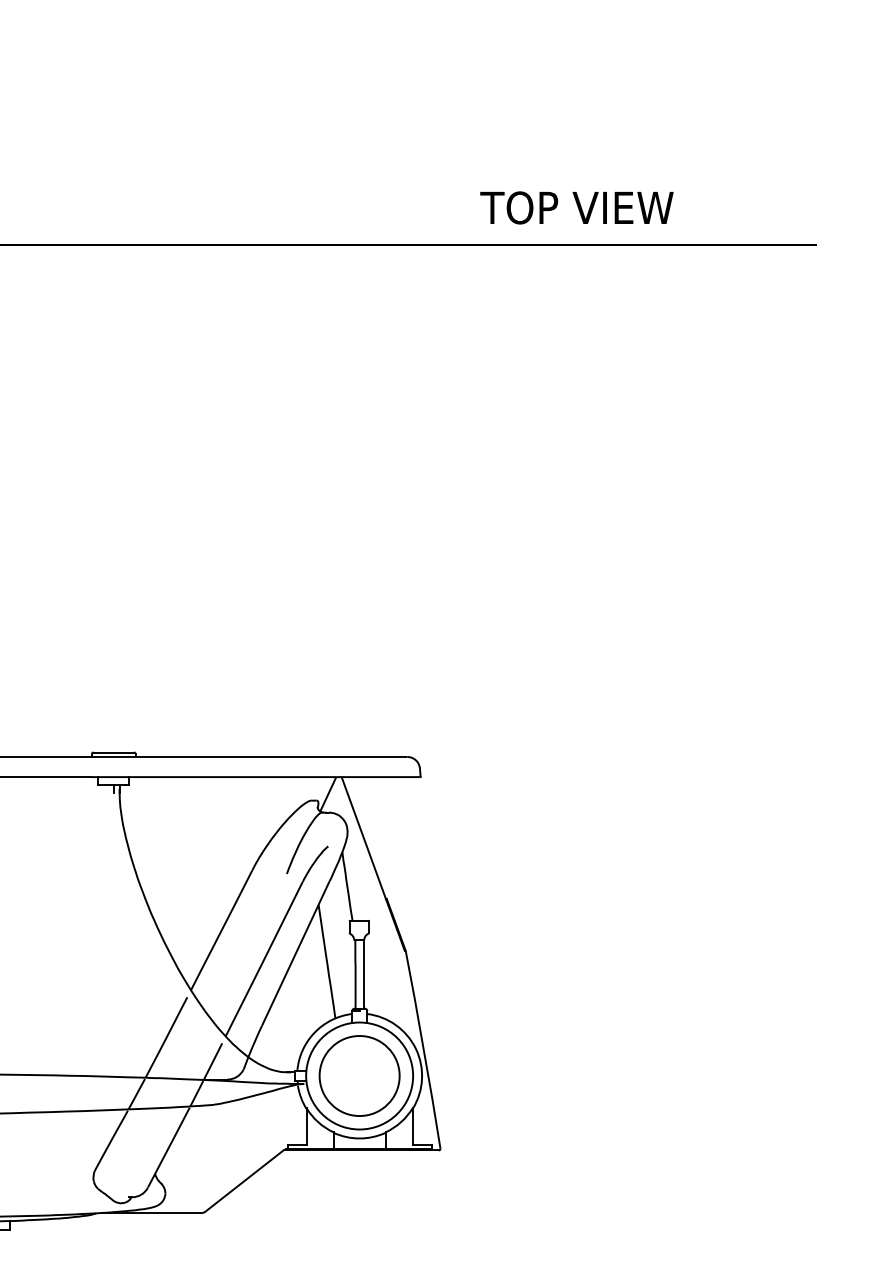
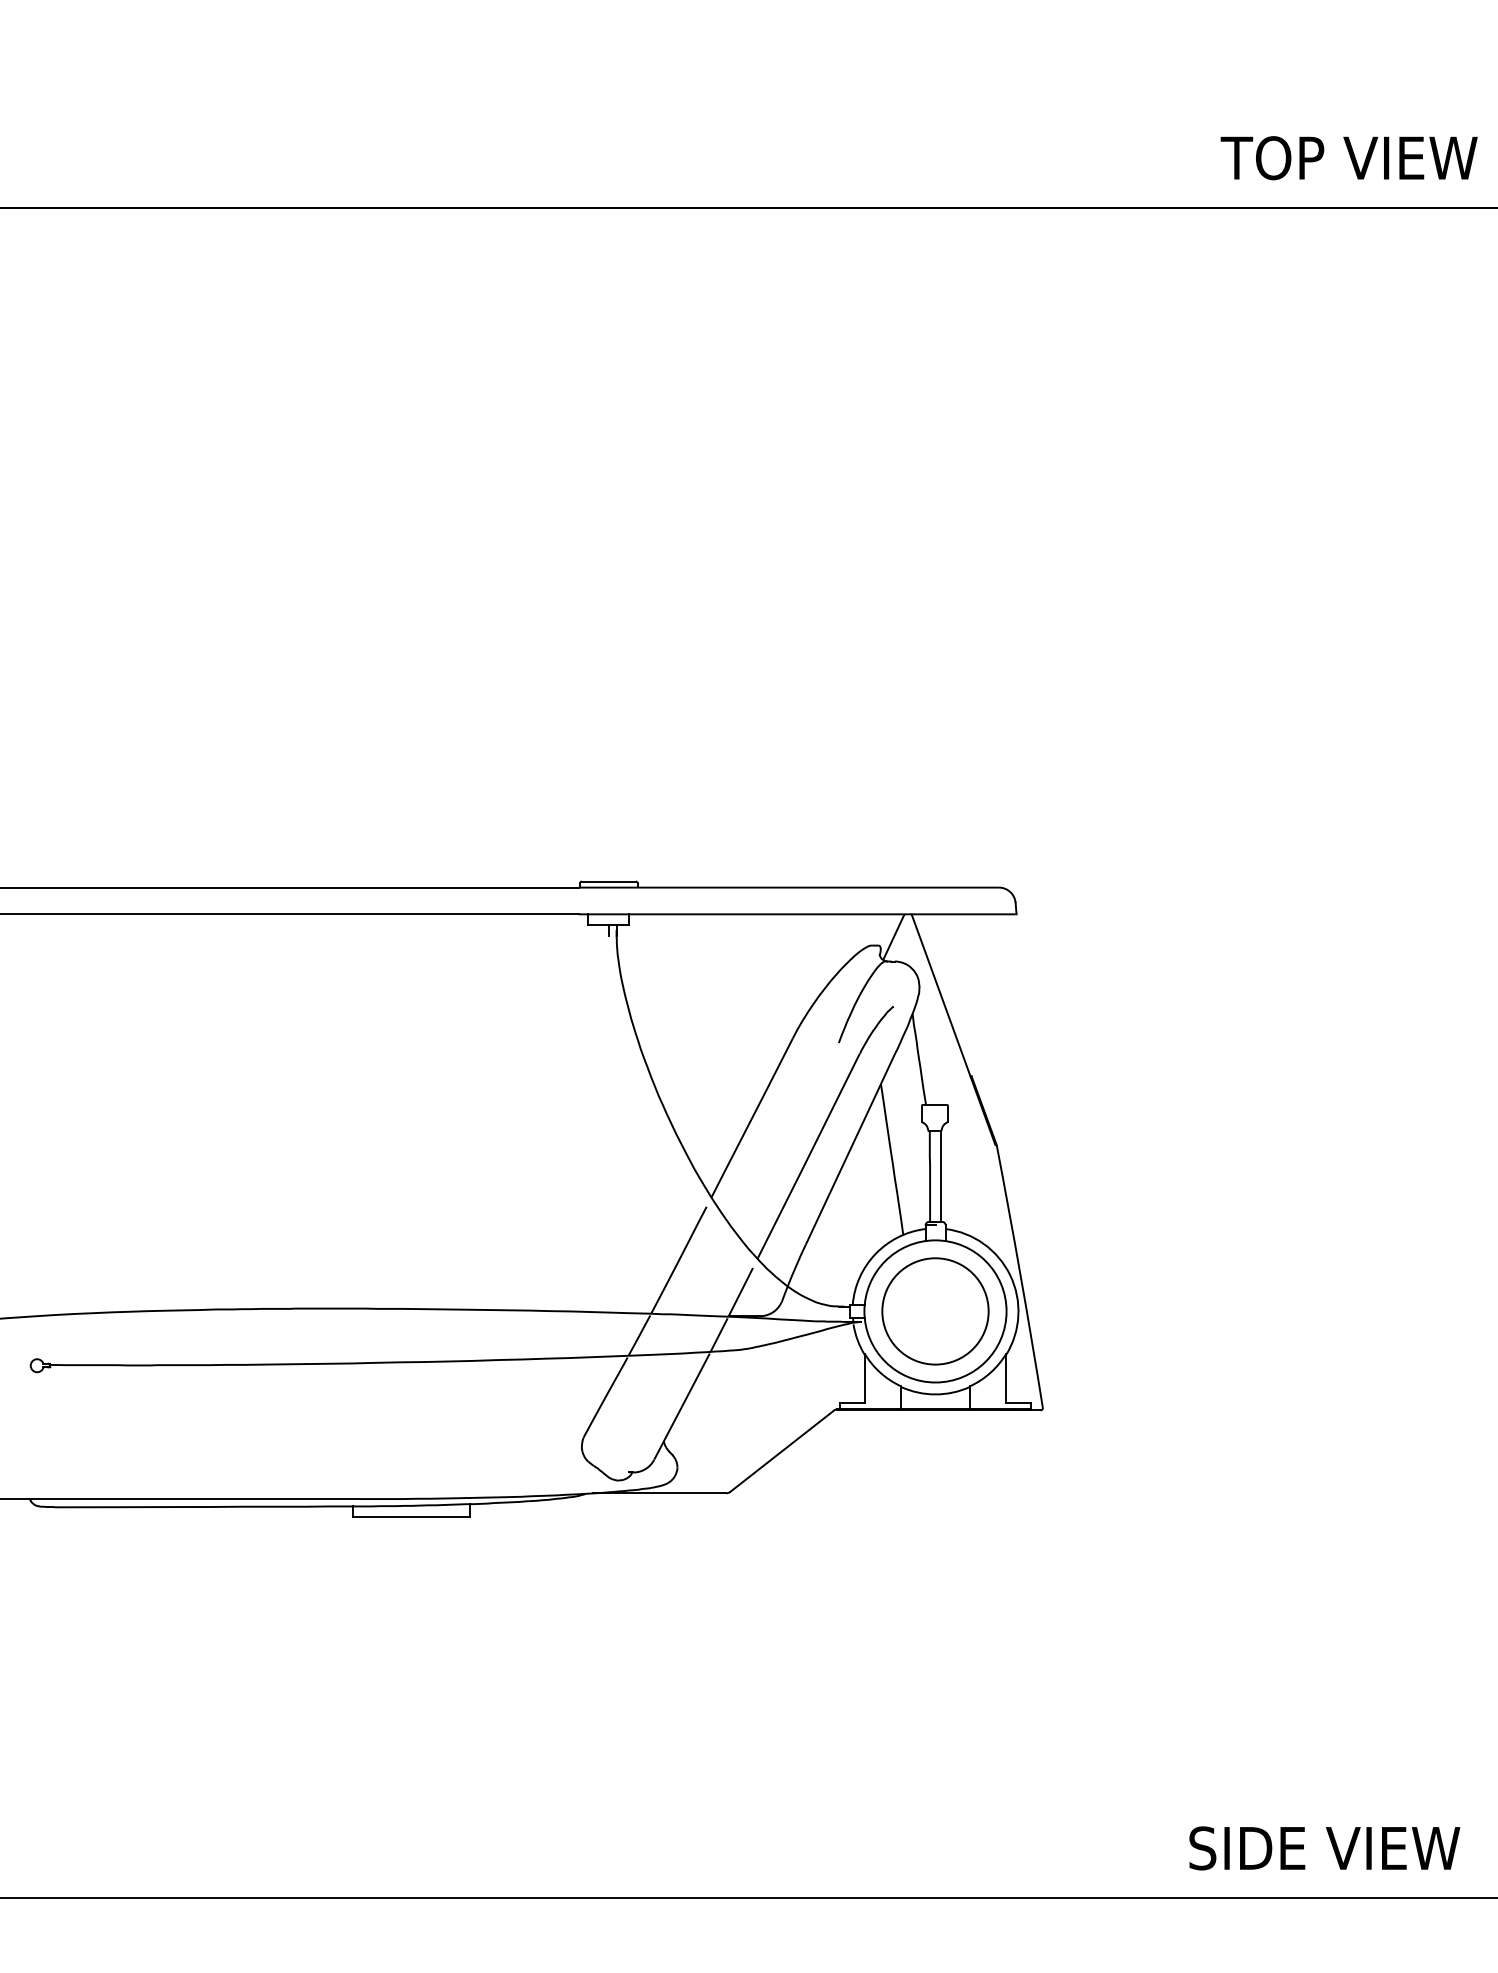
text: (576, 208) -> (1348, 158), moved

